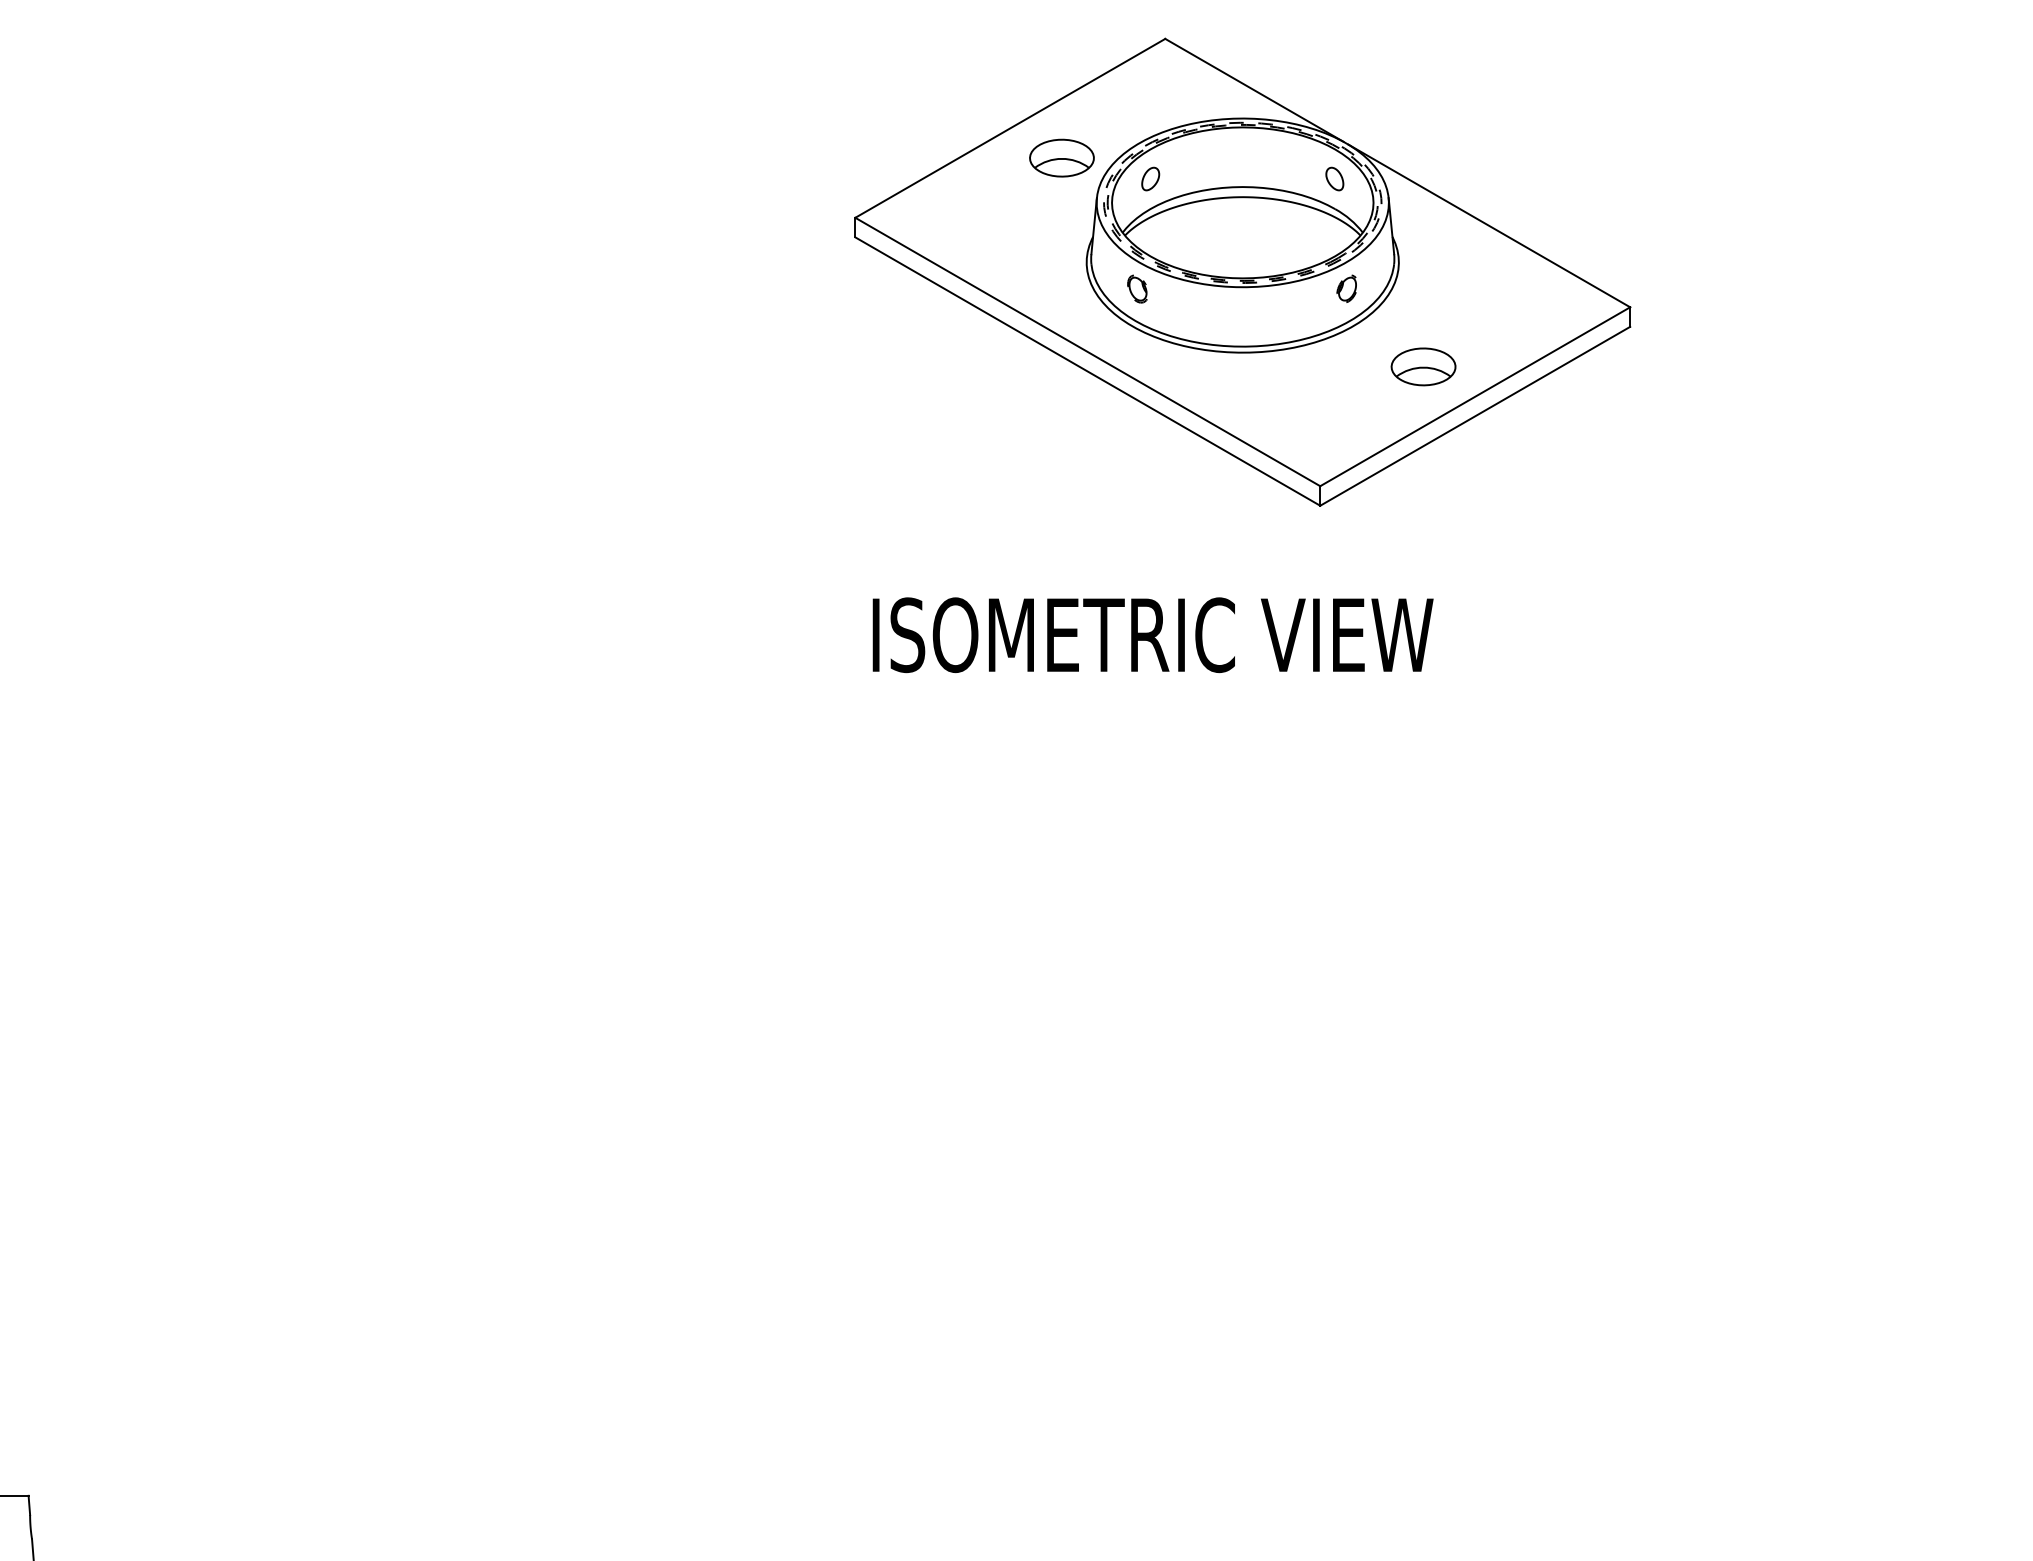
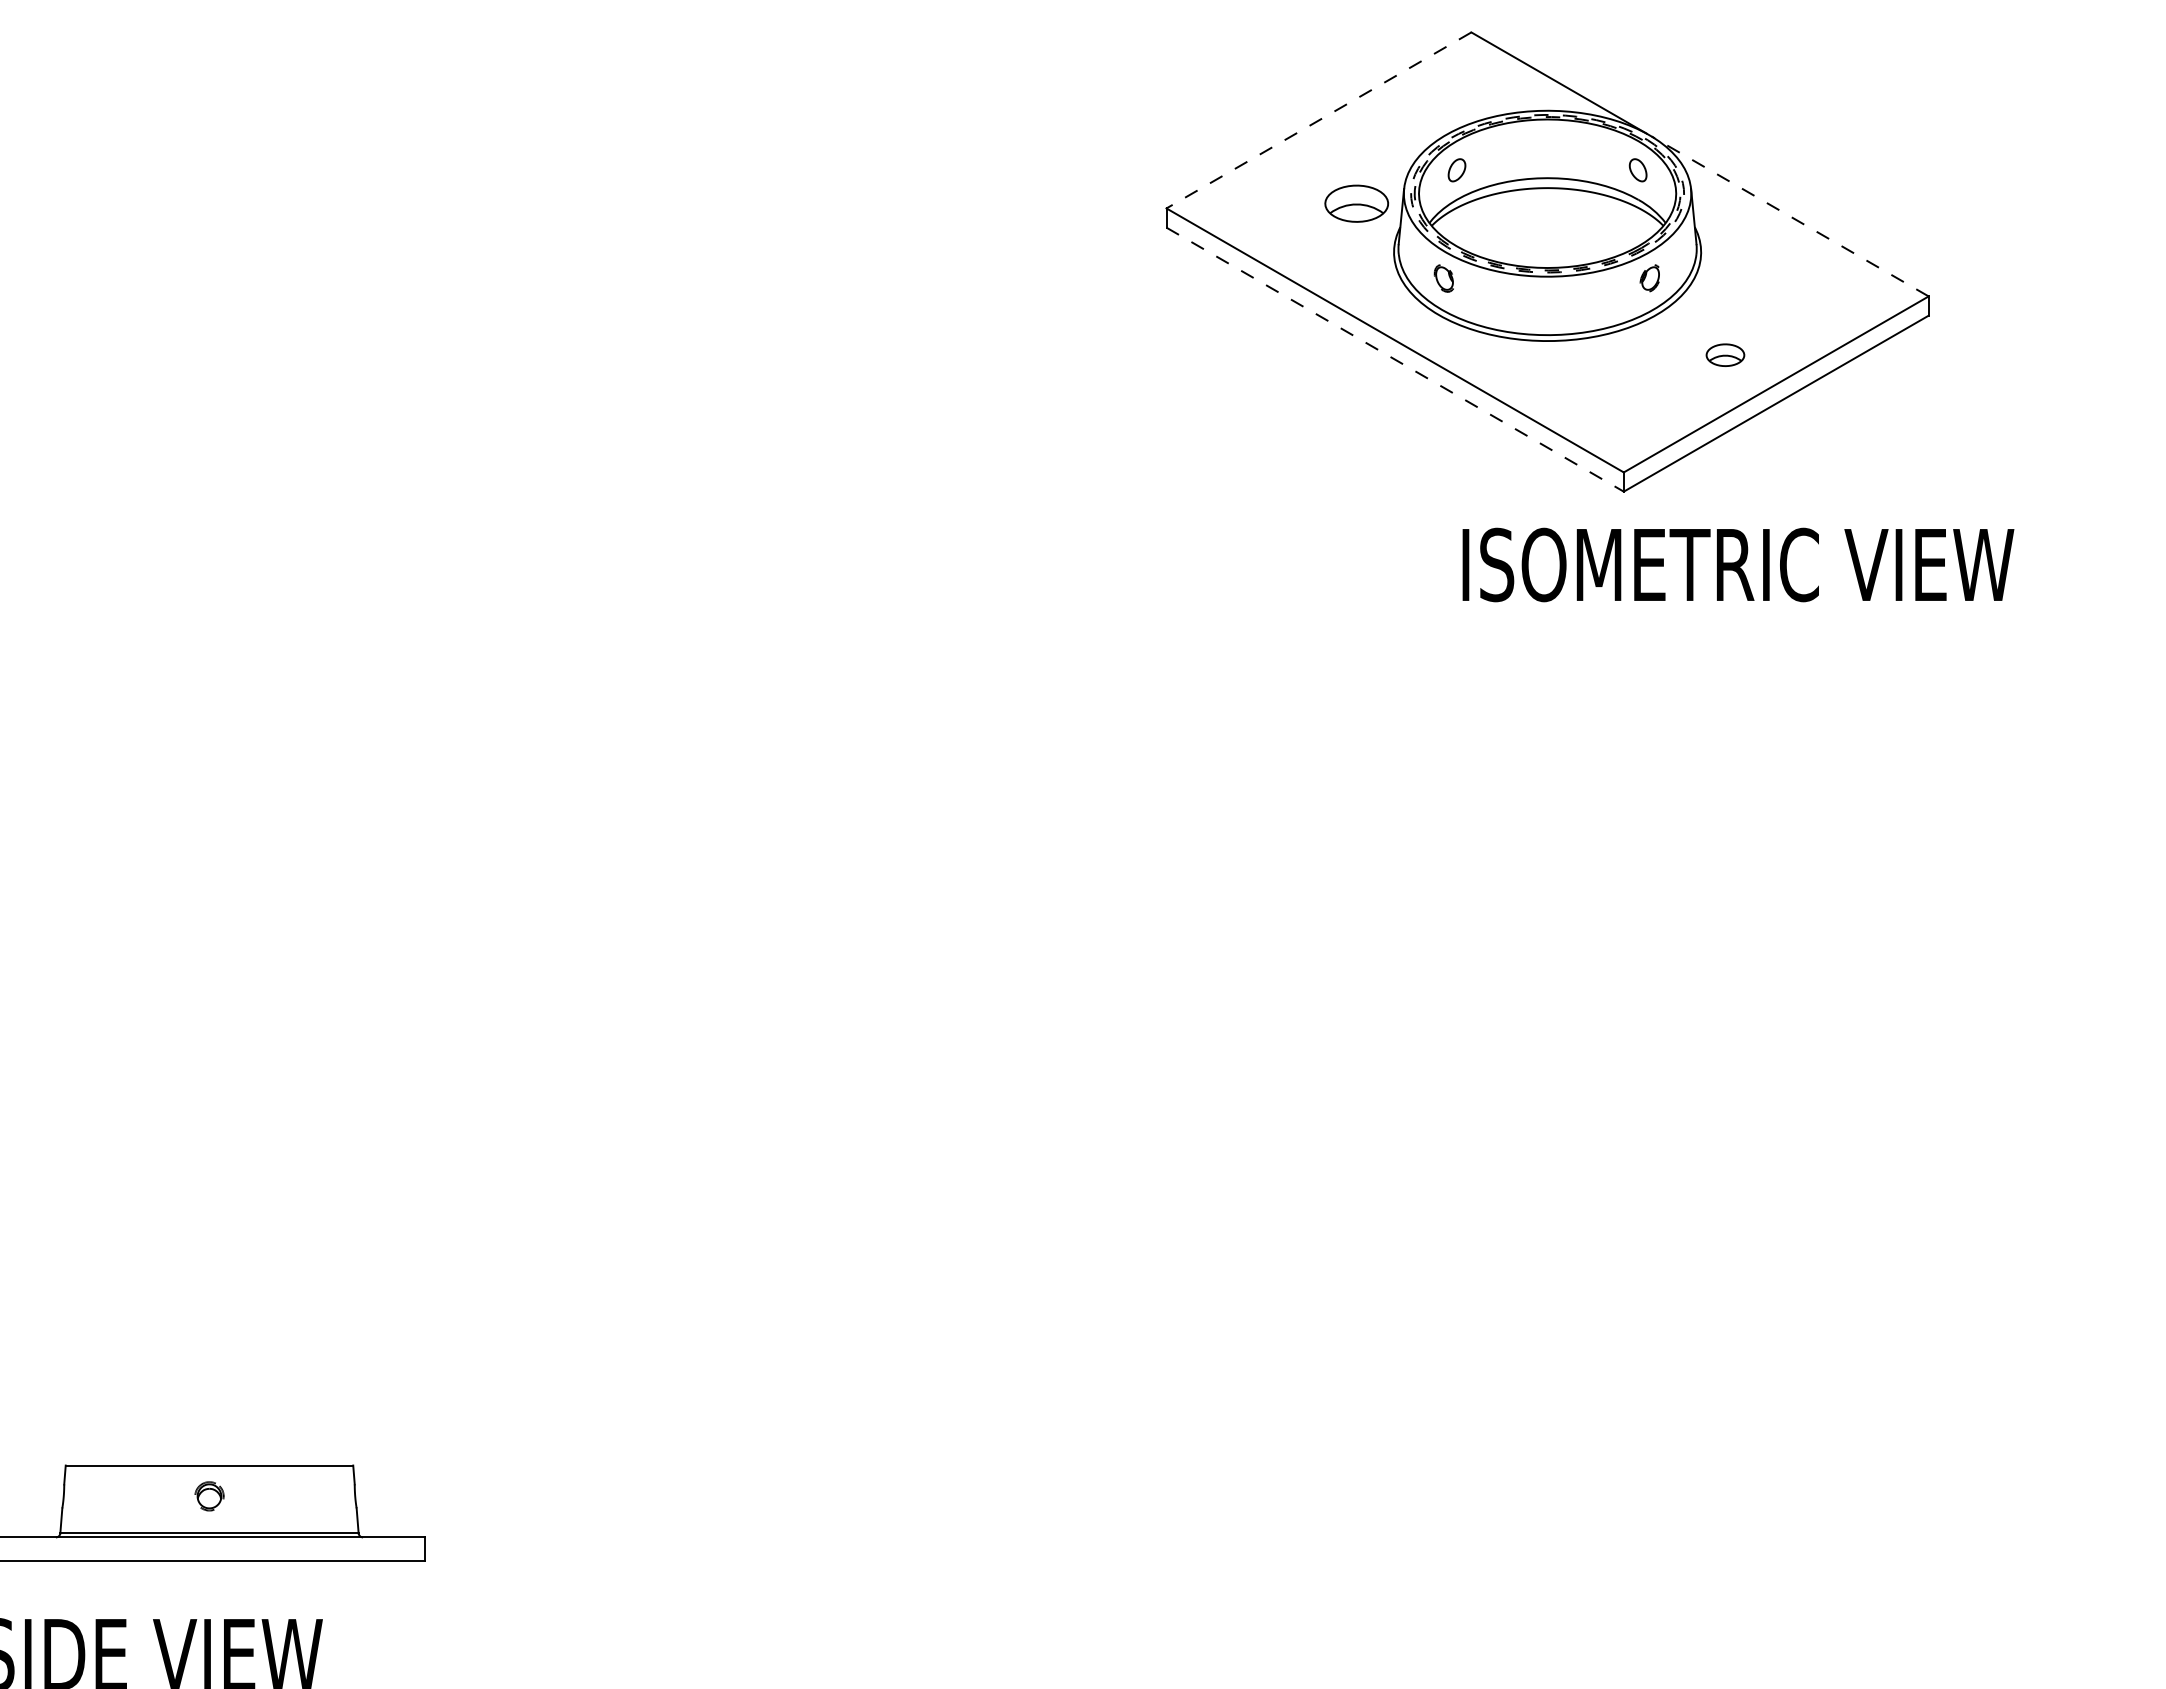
line: (1009, 128) -> (1318, 120), solid -> dashed
part: (1061, 157) -> (1356, 203), moved
line: (1489, 226) -> (1790, 216), solid -> dashed
part: (1423, 367) -> (1725, 355), size x0.6
line: (1088, 371) -> (1395, 359), solid -> dashed
text: (1153, 634) -> (1738, 564), moved

